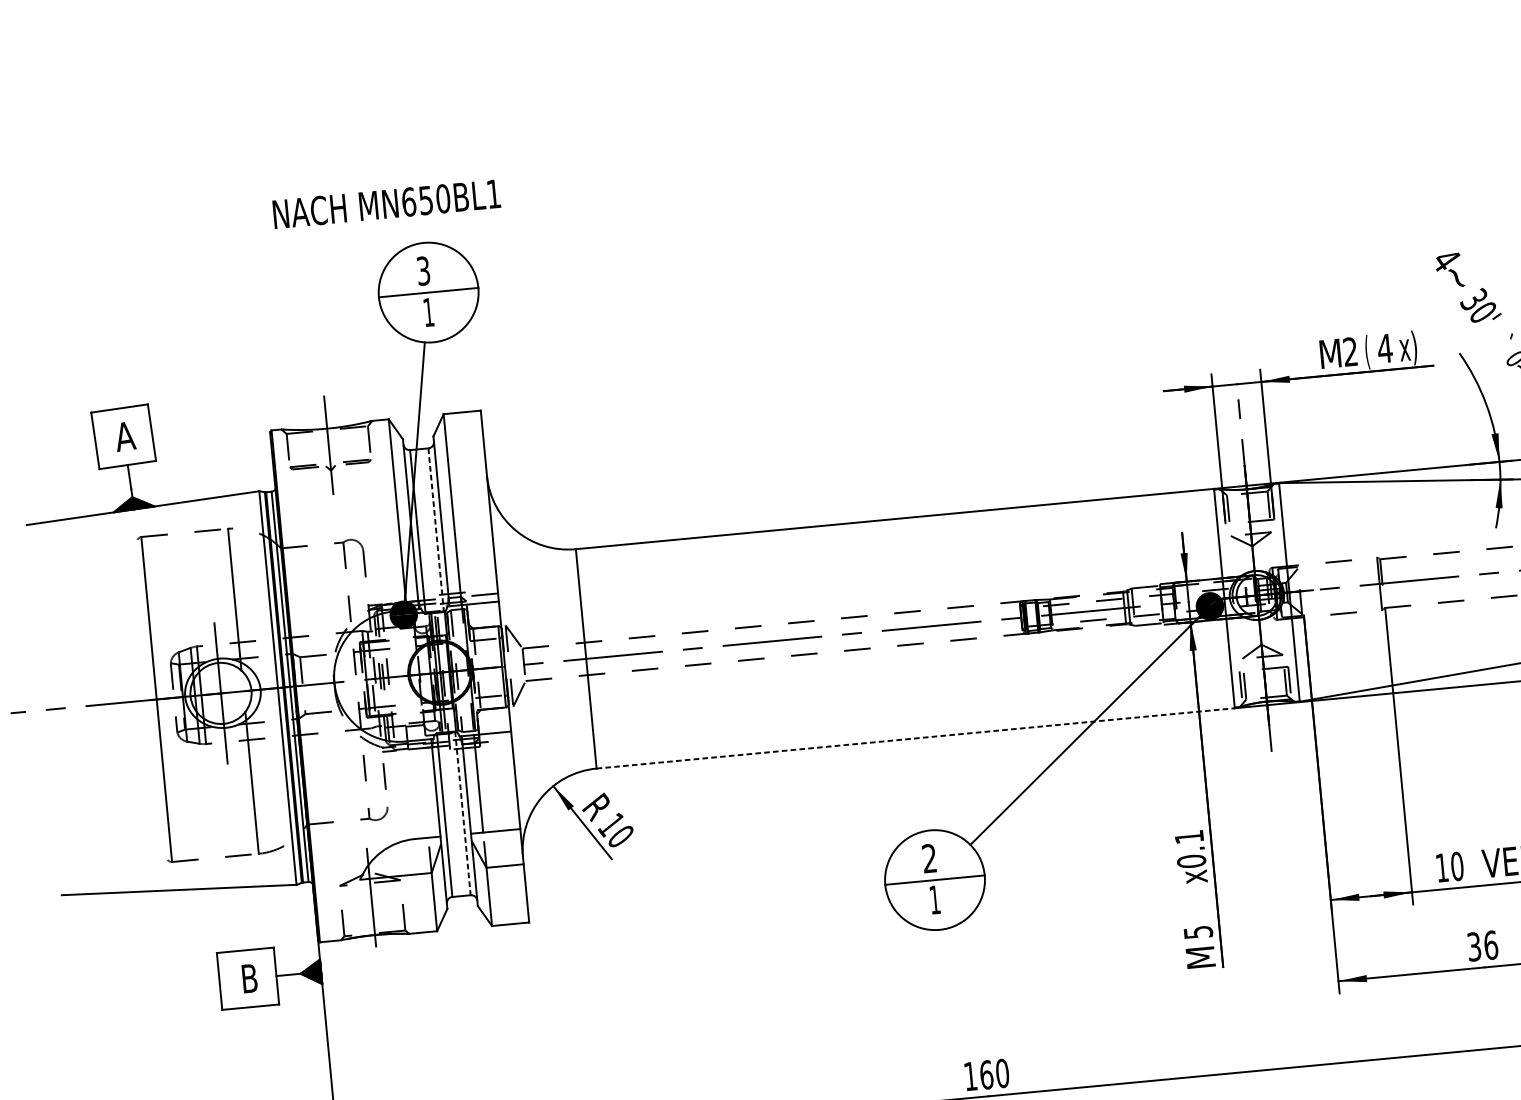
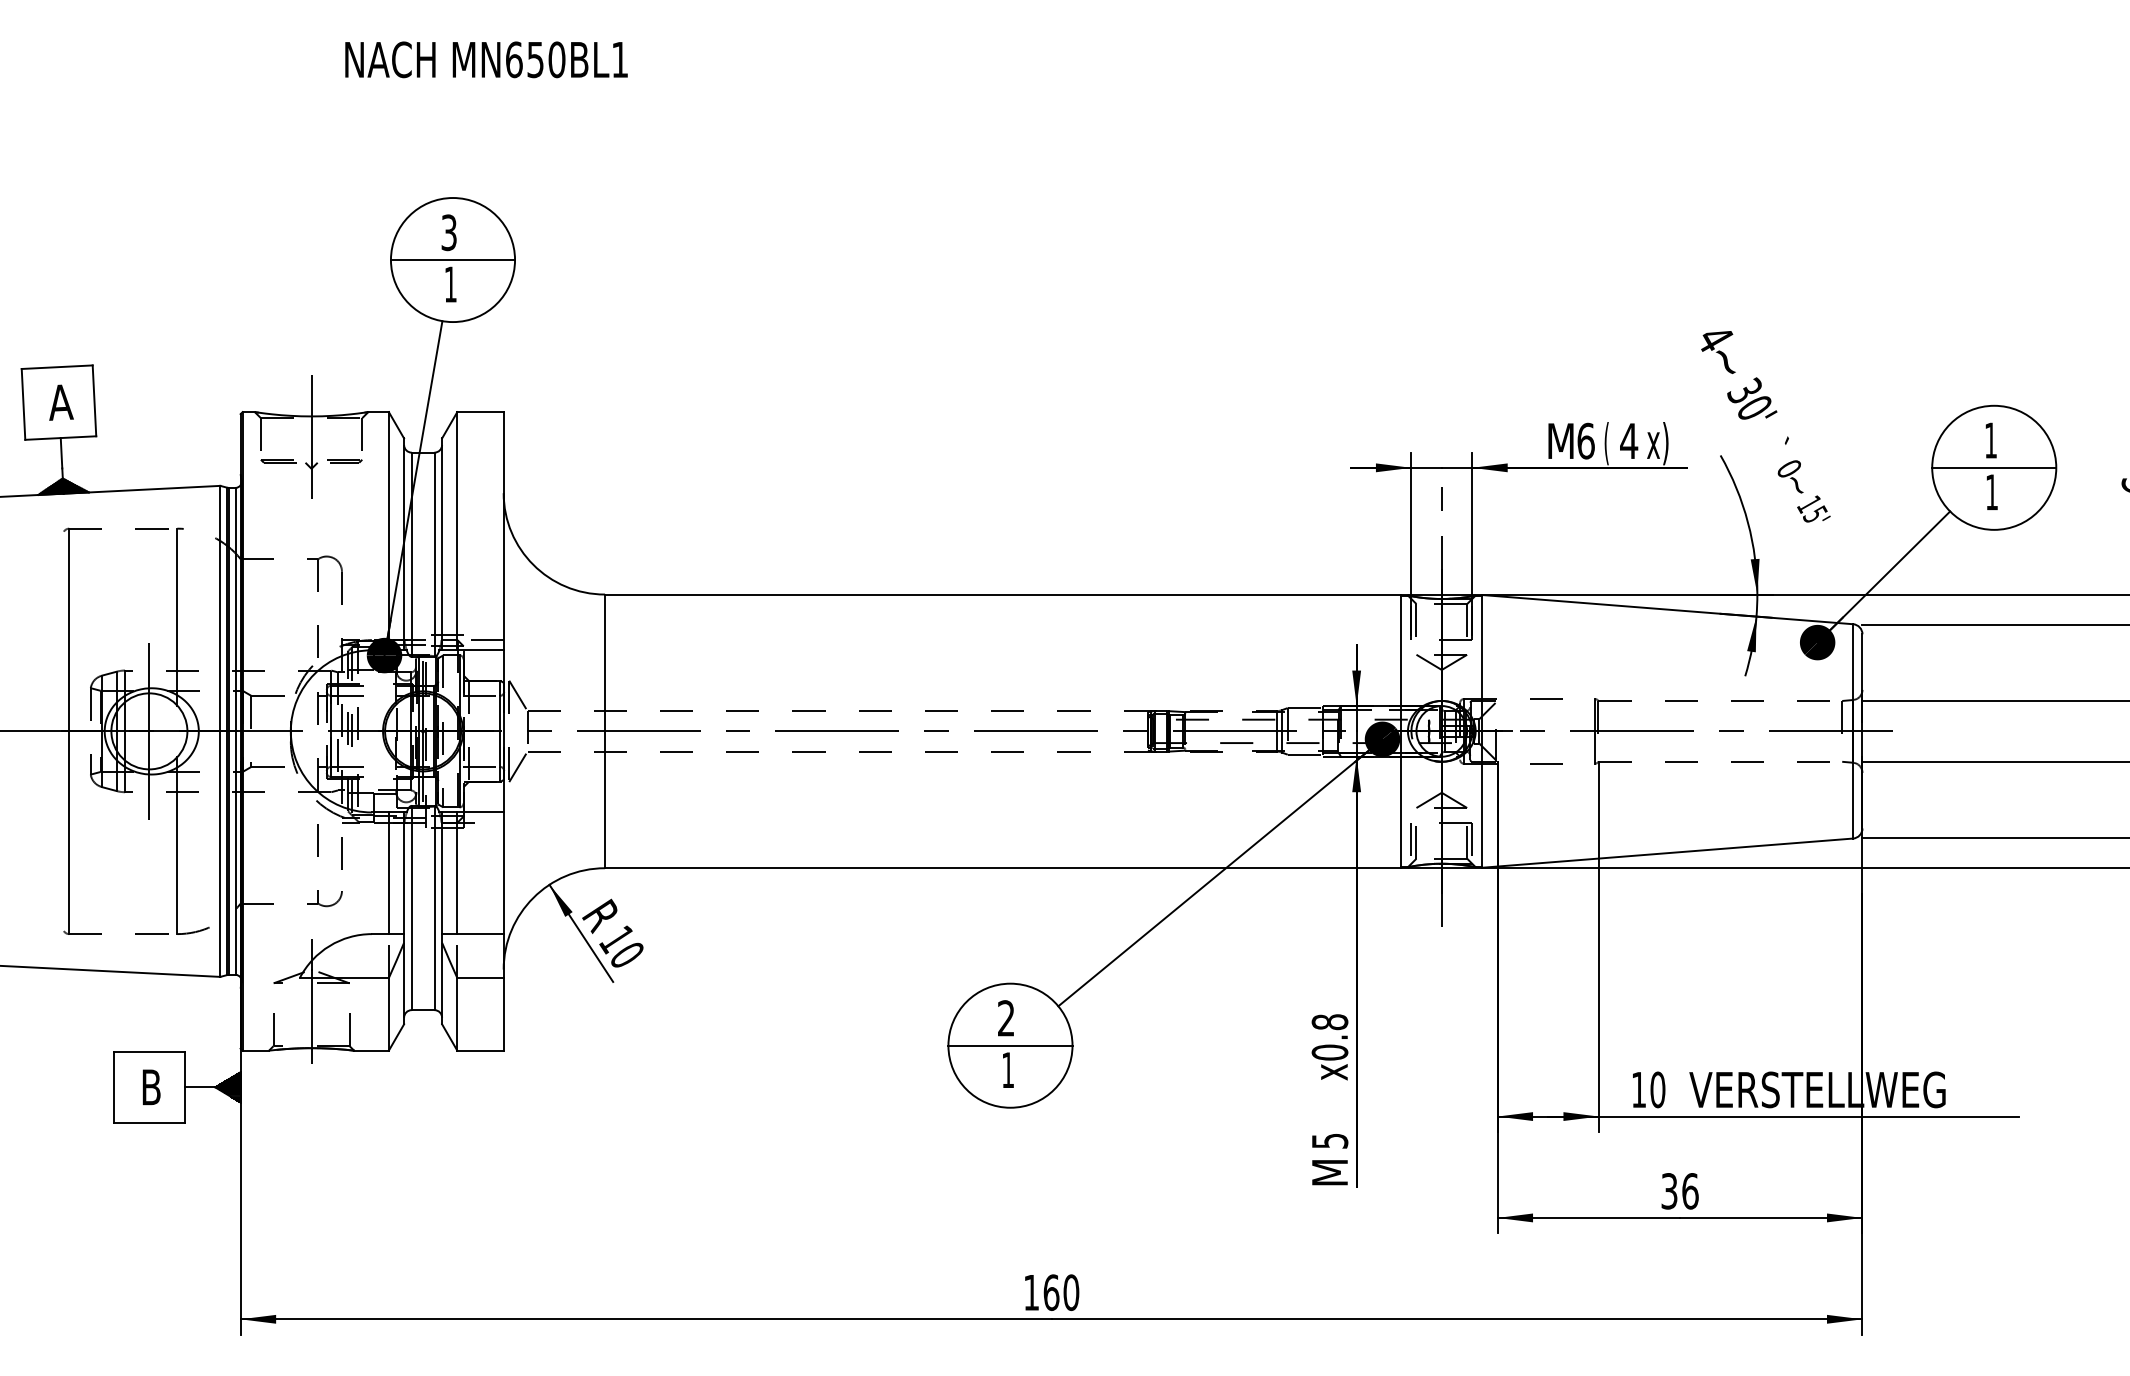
text: (386, 203) -> (486, 59), moved
text: (1350, 351) -> (1585, 440), 2 -> 6
line: (436, 530) -> (434, 555), dashed -> solid
line: (916, 738) -> (1003, 868), dashed -> solid
line: (423, 789) -> (388, 873), added
line: (462, 813) -> (434, 908), dashed -> solid
text: (1188, 837) -> (1329, 1022), x0.1 -> x0.8

